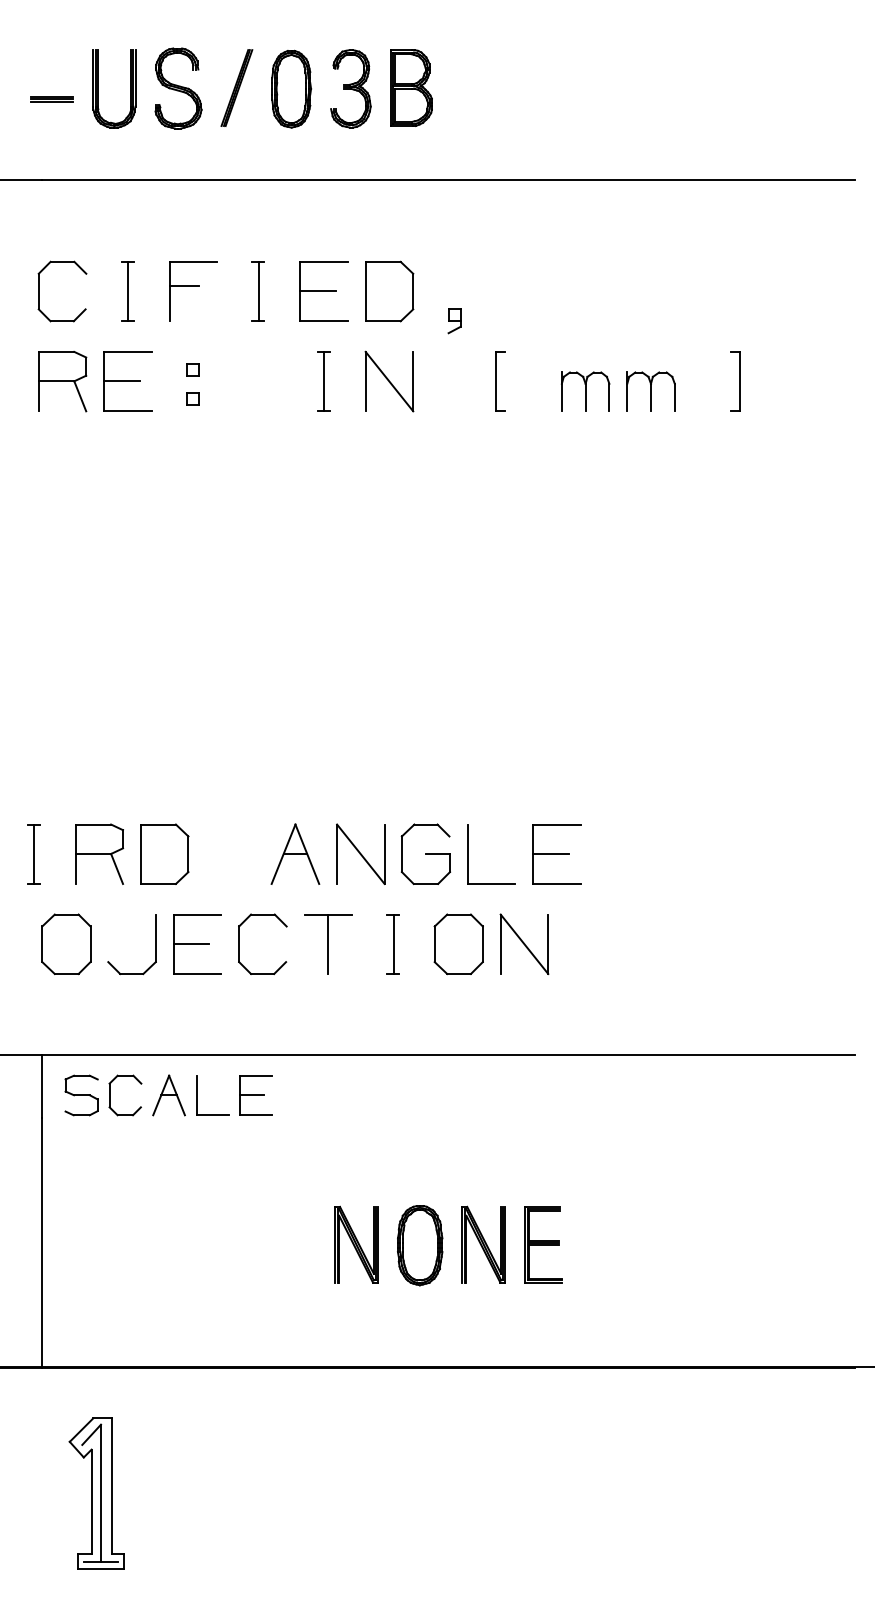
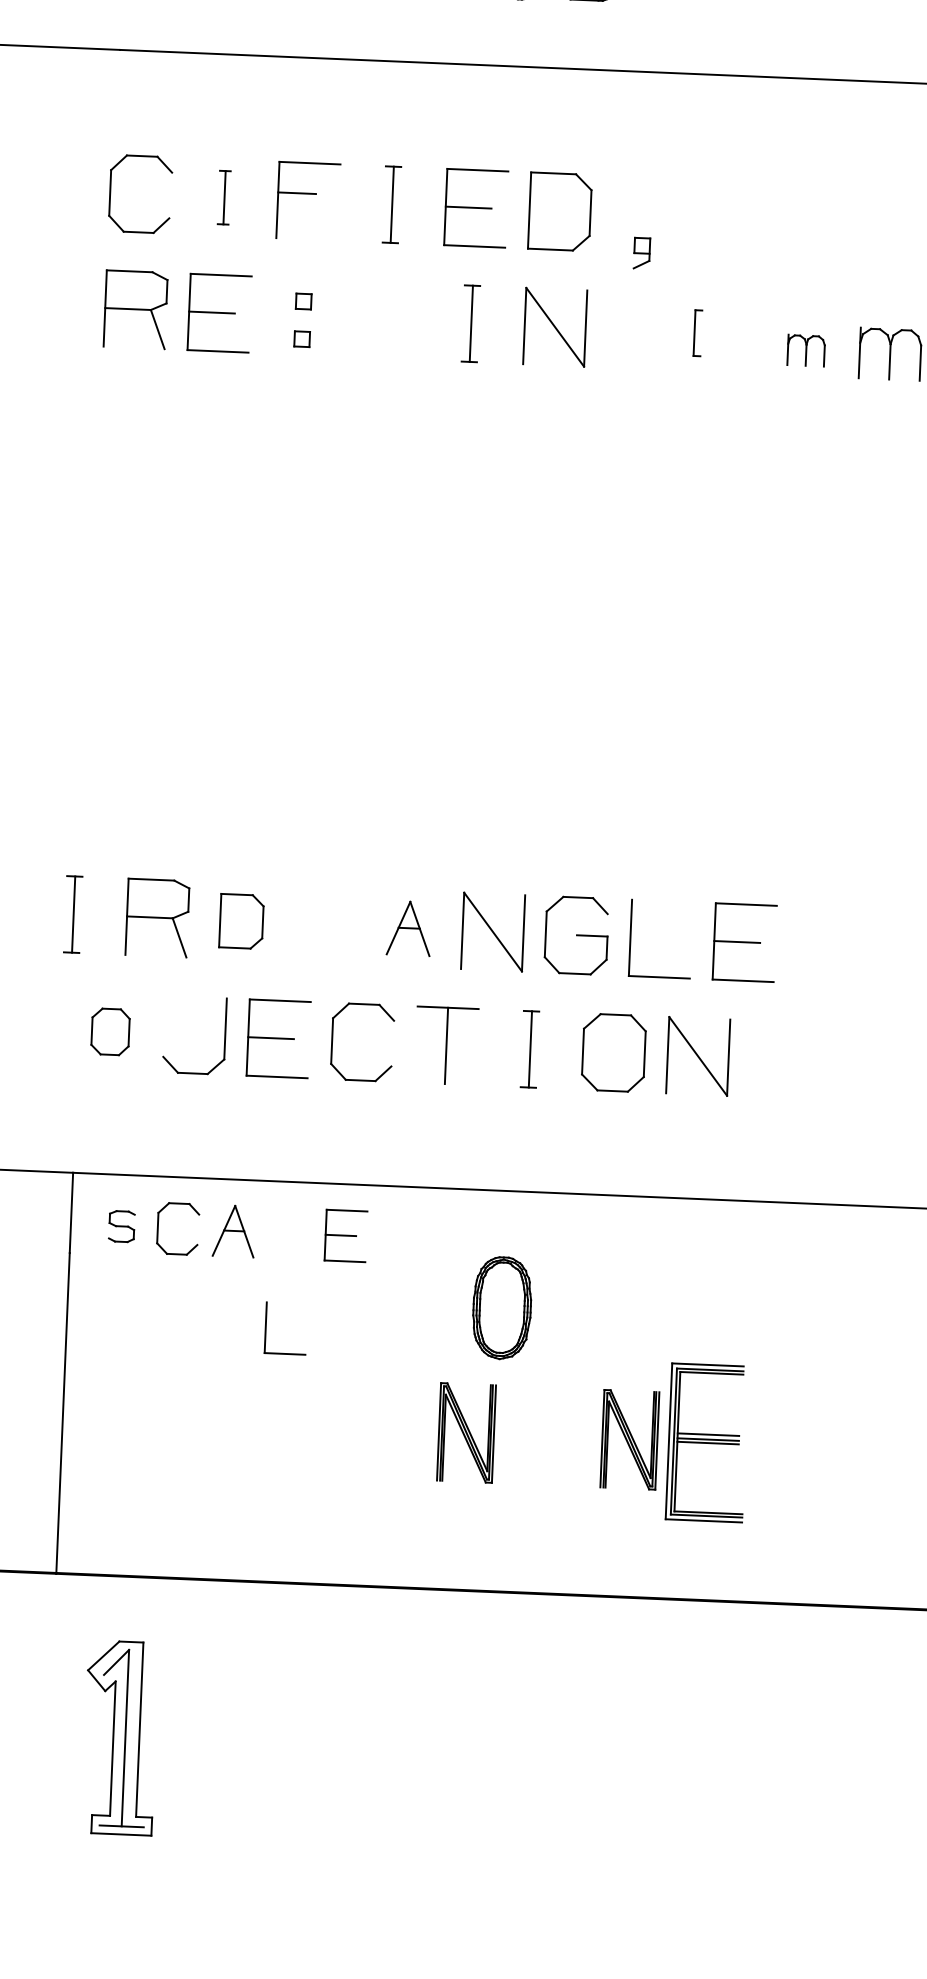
part: (127, 291) -> (223, 197), size x0.7
part: (500, 381) -> (697, 333), size x0.6
part: (585, 391) -> (806, 350), size x0.6
part: (164, 853) -> (241, 920), size x0.7
part: (295, 853) -> (409, 927), size x0.7
part: (66, 944) -> (110, 1032), size x0.6
part: (81, 1095) -> (121, 1226), size x0.6
part: (197, 1095) -> (266, 1327), moved
part: (543, 1244) -> (706, 1442), size x1.6
part: (420, 1245) -> (502, 1308), moved

